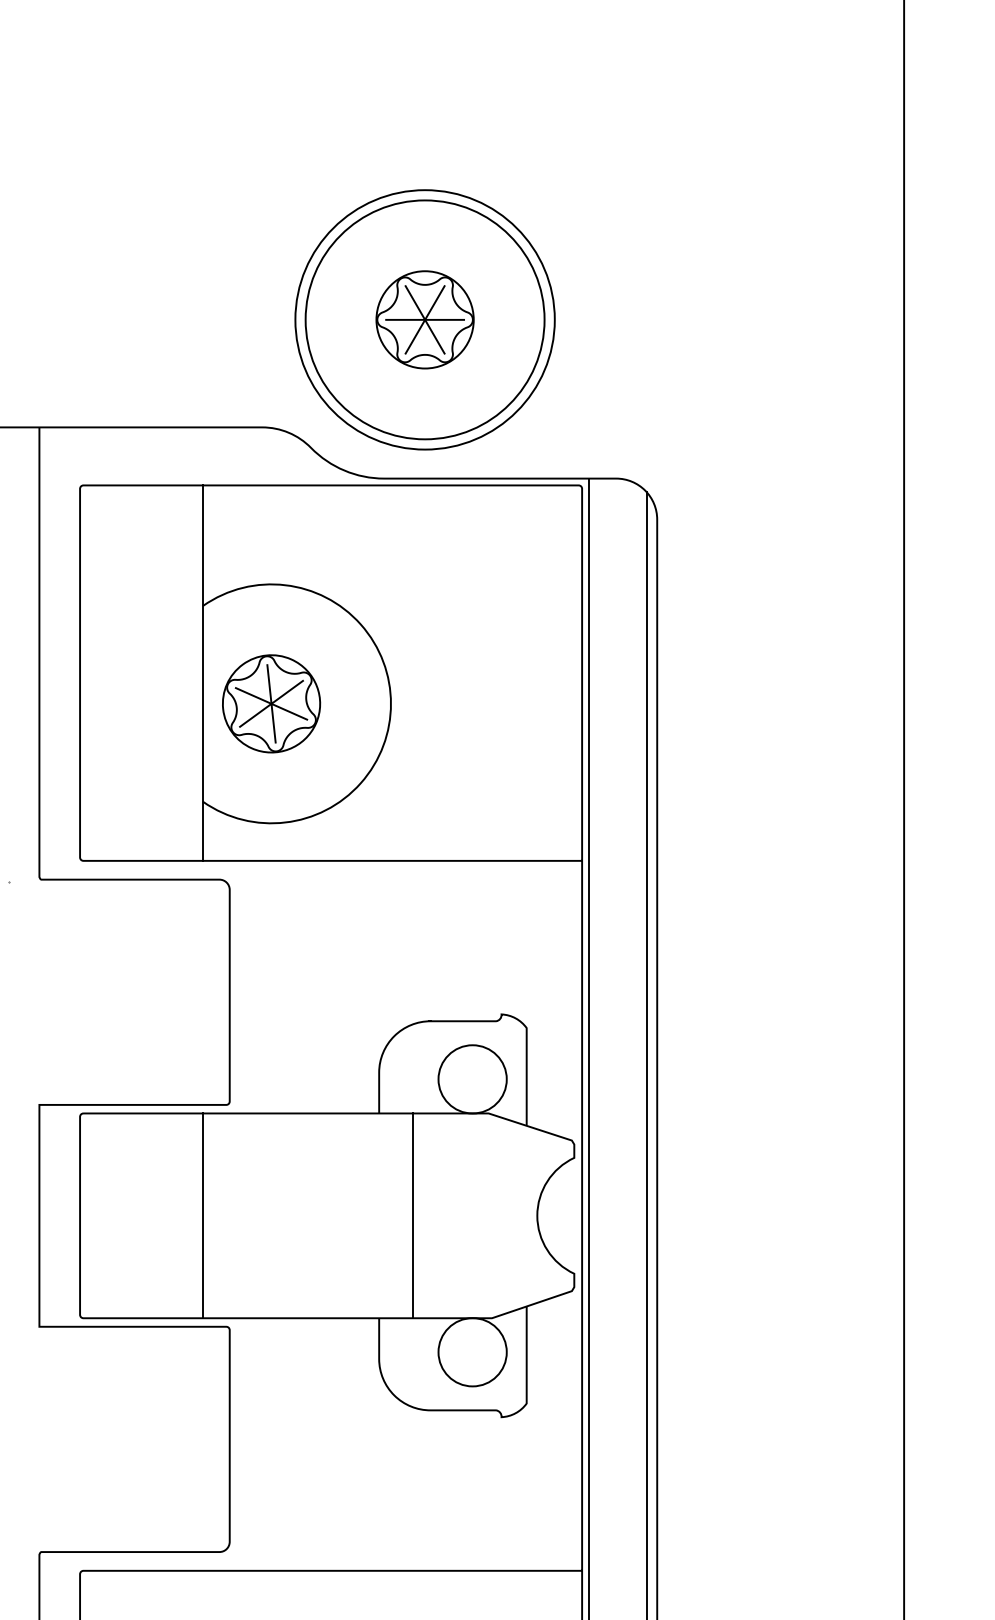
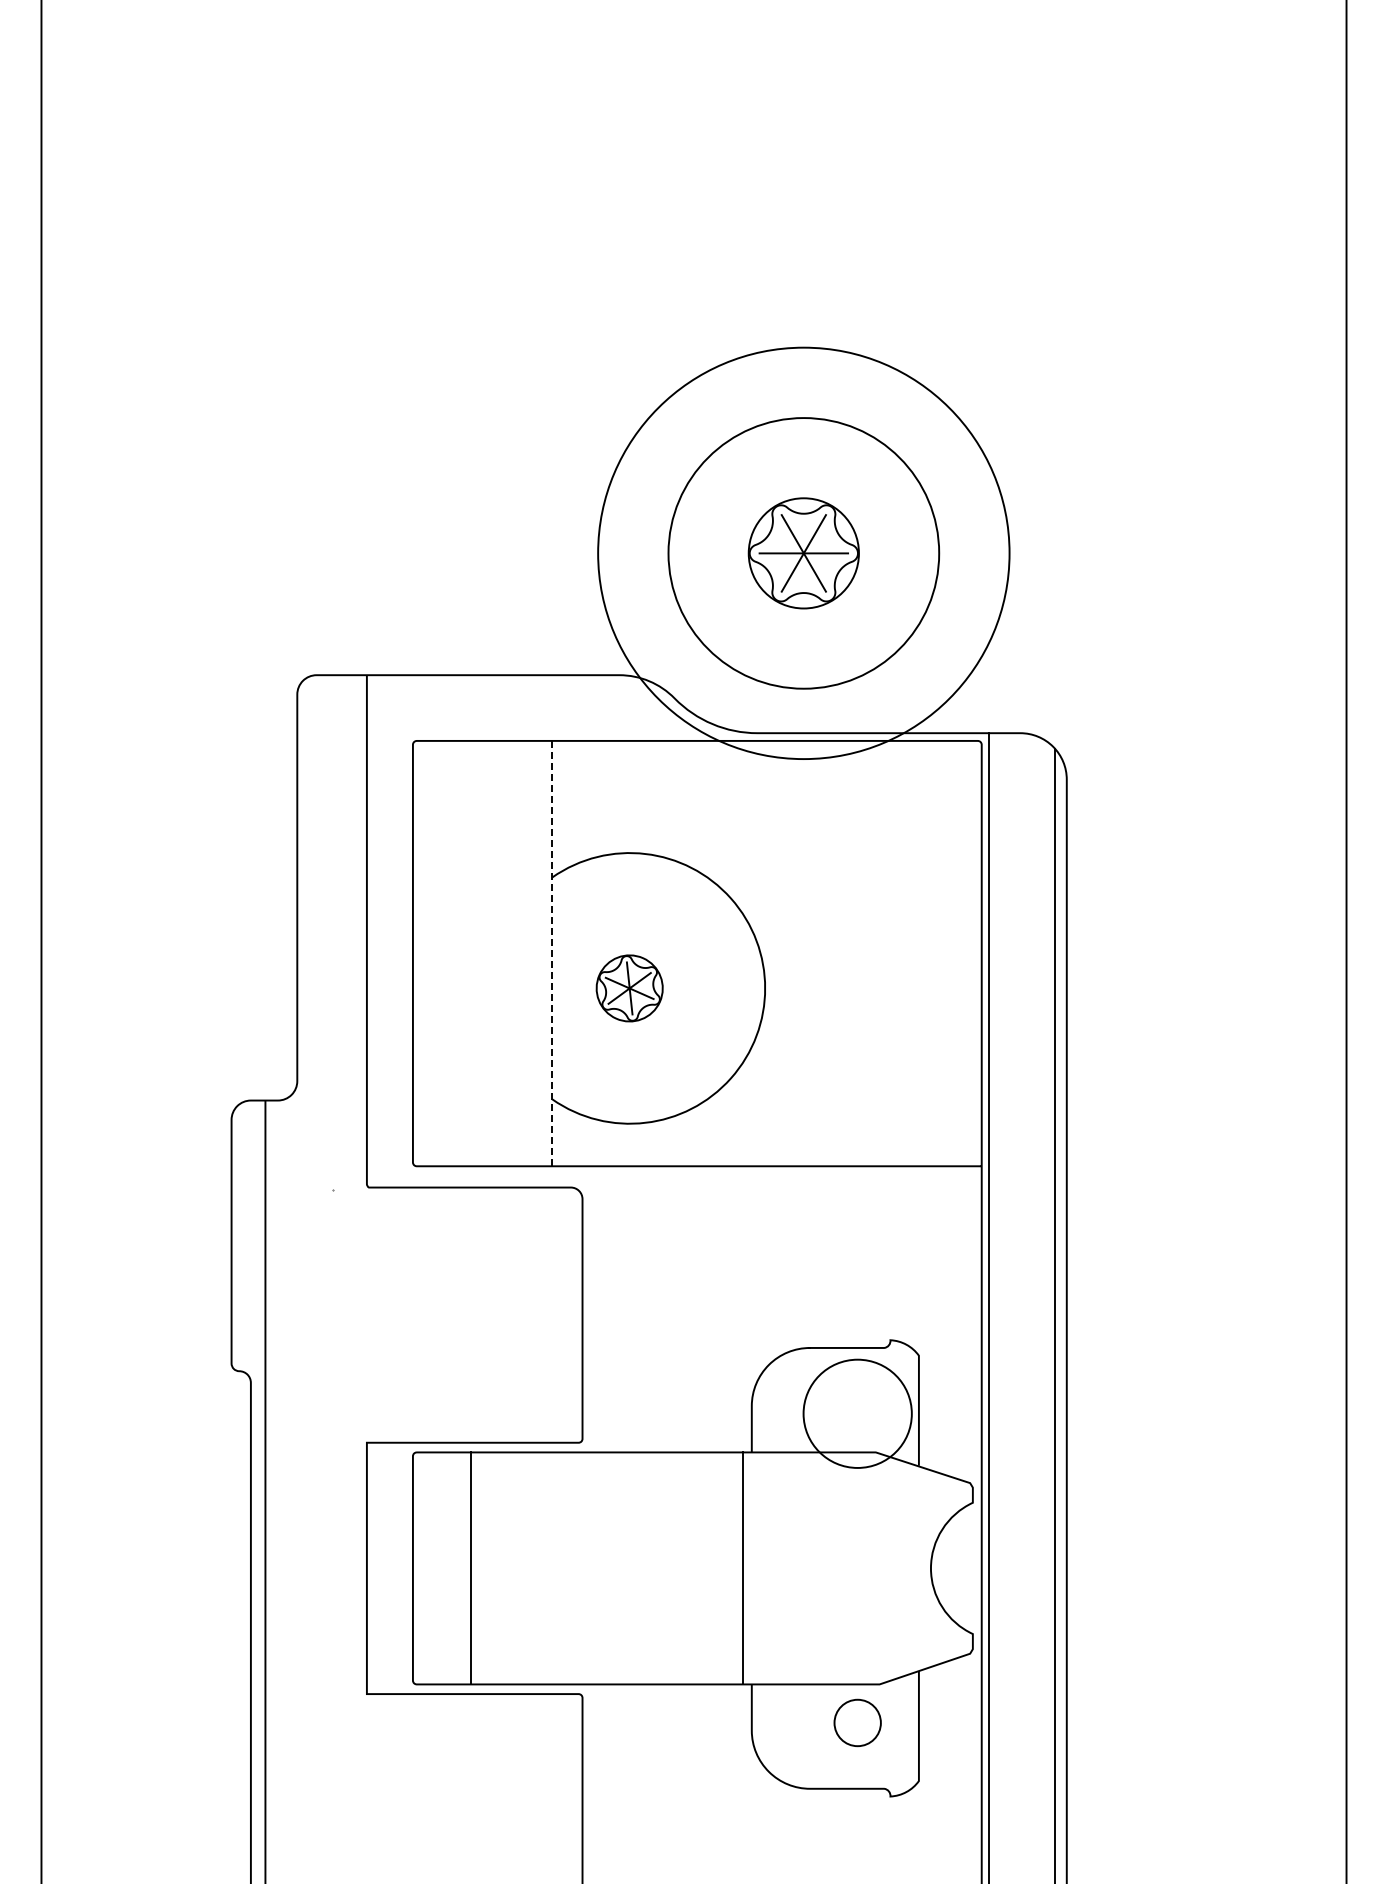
circle: (424, 319) -> (803, 553), size x1.4
line: (203, 673) -> (552, 953), solid -> dashed
part: (271, 703) -> (629, 988), size x0.6
circle: (472, 1079) -> (857, 1413), size x1.4
line: (203, 1215) -> (471, 1568), moved
line: (413, 1215) -> (743, 1568), moved
circle: (472, 1351) -> (857, 1722), size x0.6

